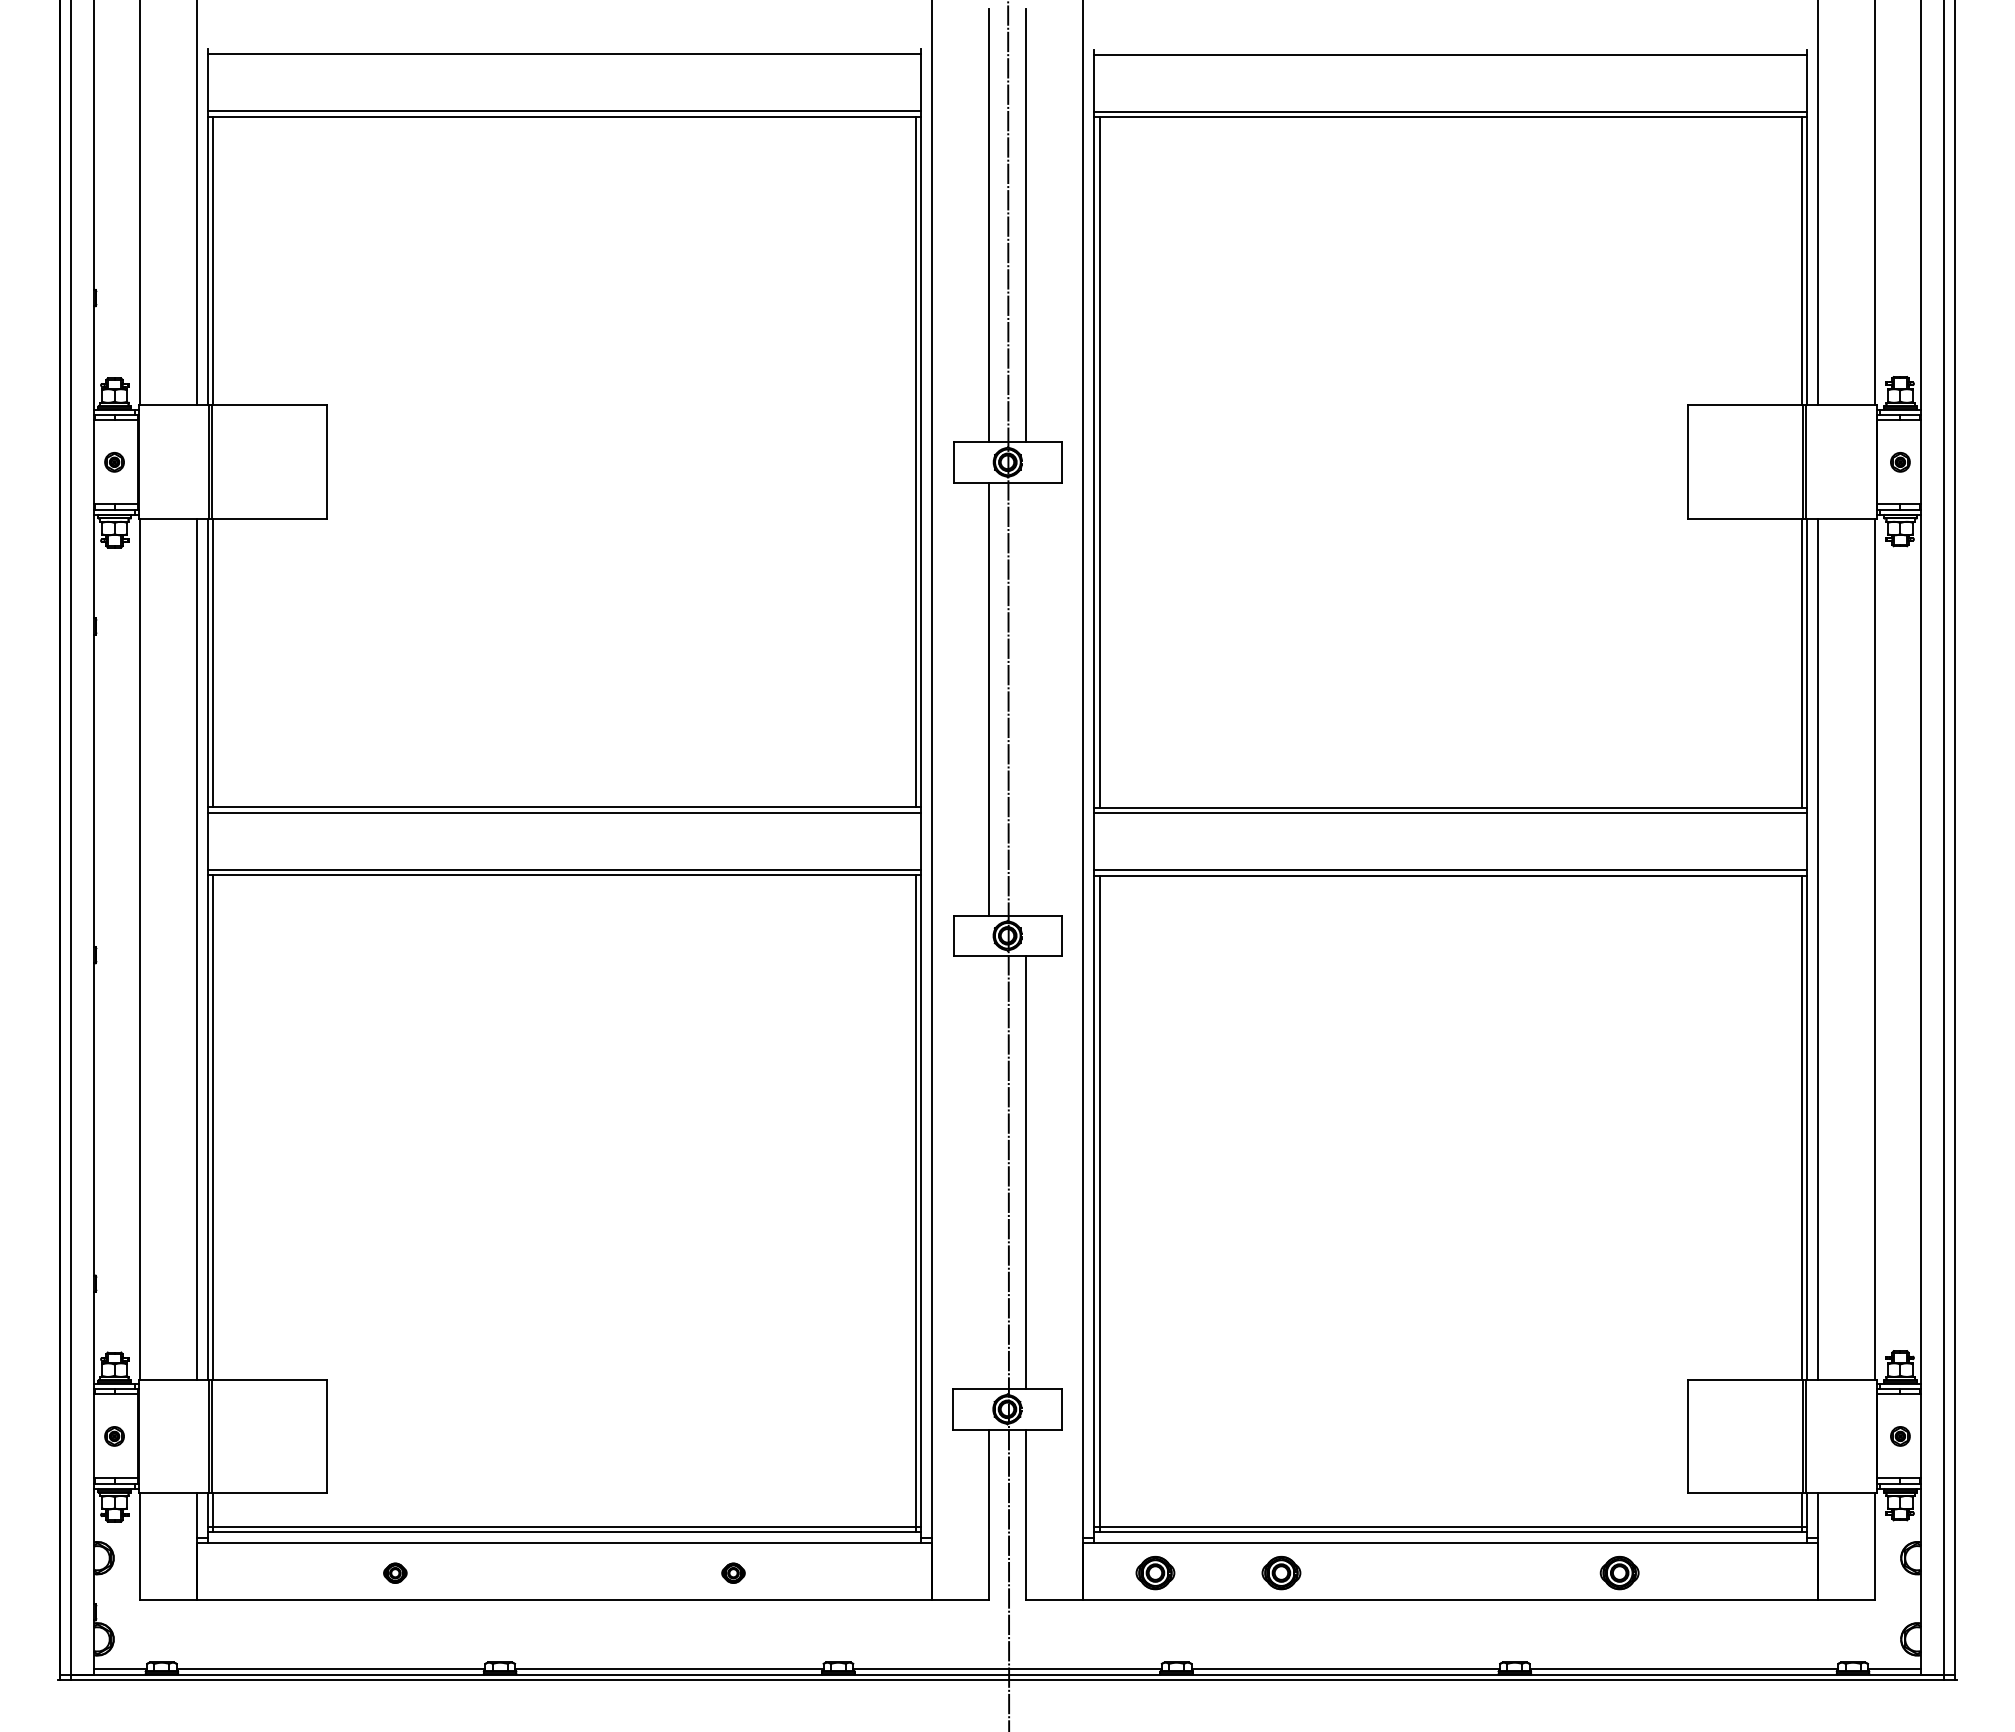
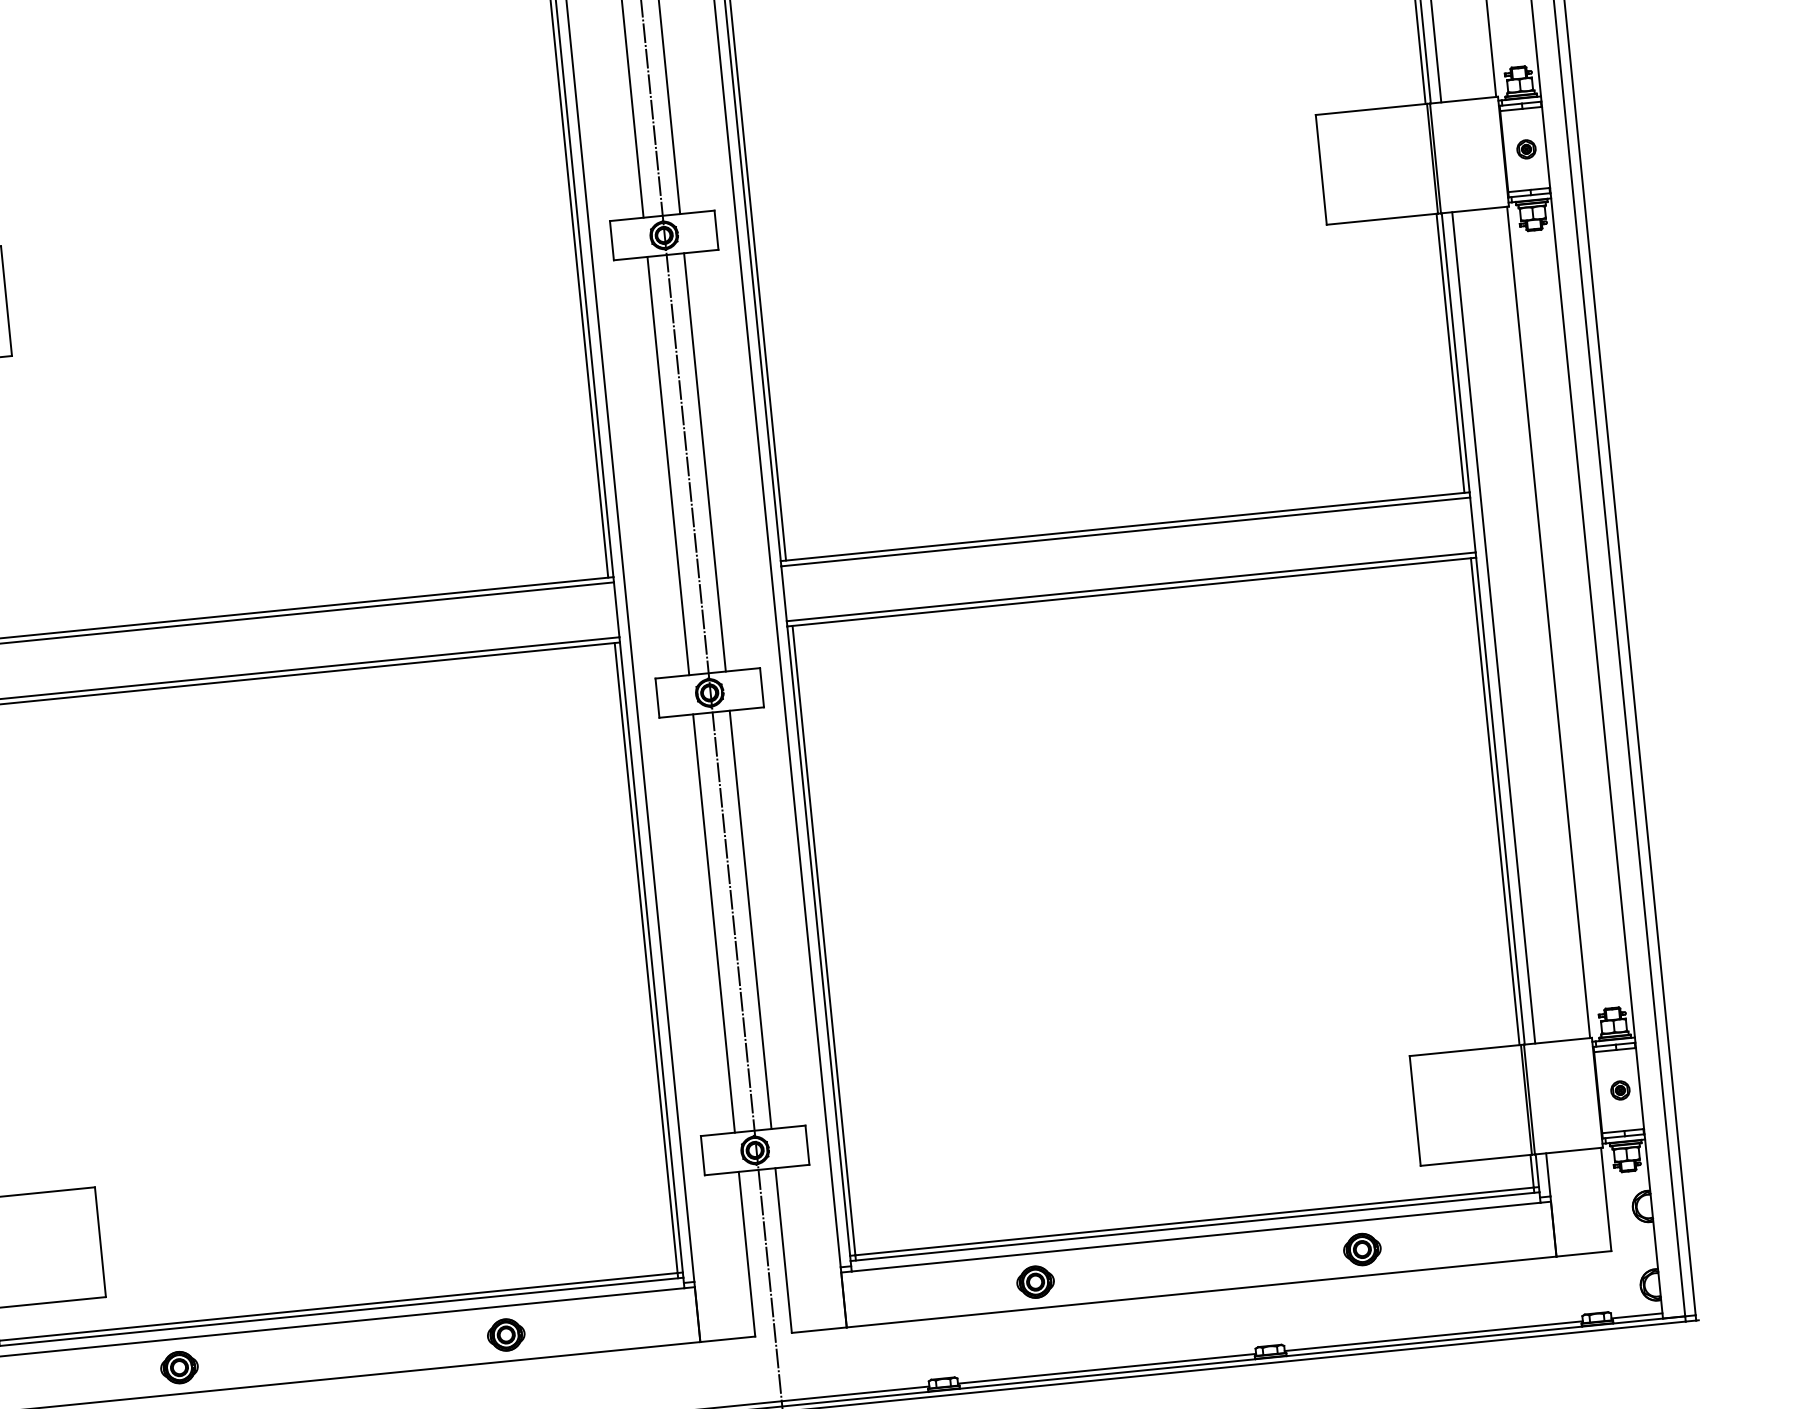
line: (1026, 698) -> (704, 461), added
line: (988, 1172) -> (713, 923), added
part: (395, 1573) -> (179, 1368), size x1.67
part: (733, 1573) -> (506, 1335), size x1.67
part: (1155, 1573) -> (913, 1294), removed

